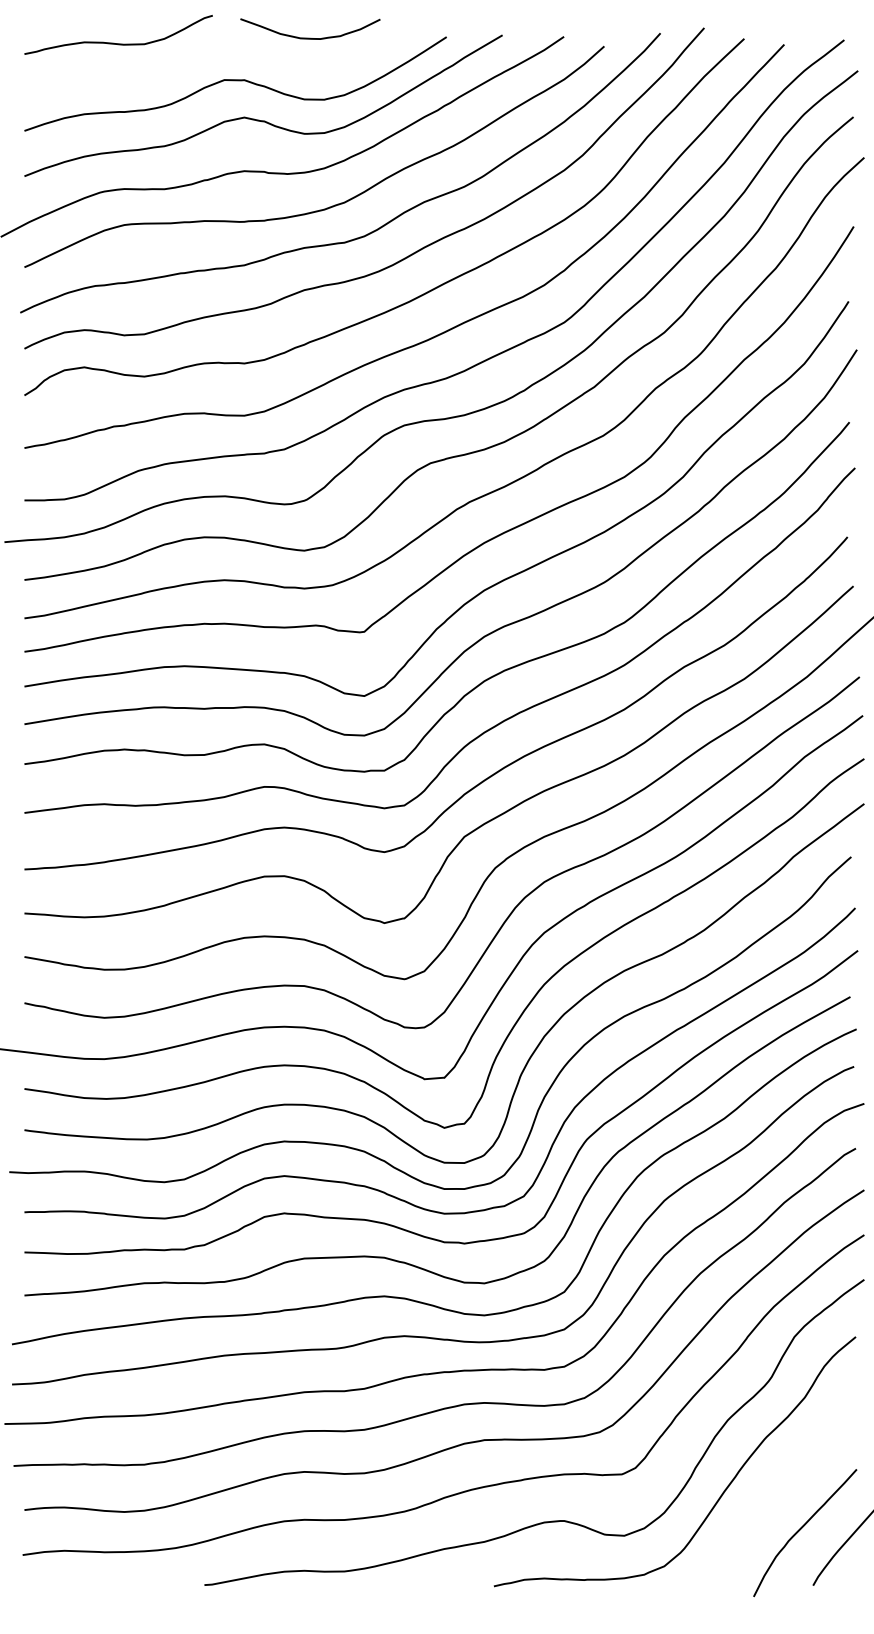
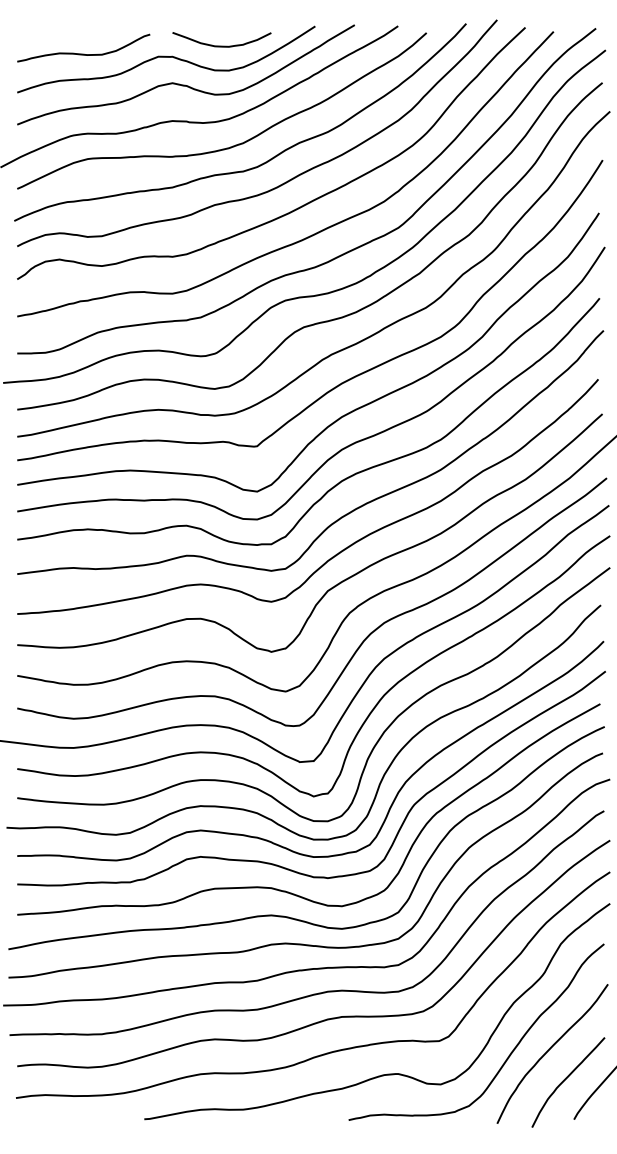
curve: (310, 37) -> (222, 45), moved
curve: (118, 43) -> (83, 54), moved
curve: (778, 1487) -> (549, 1050), added

